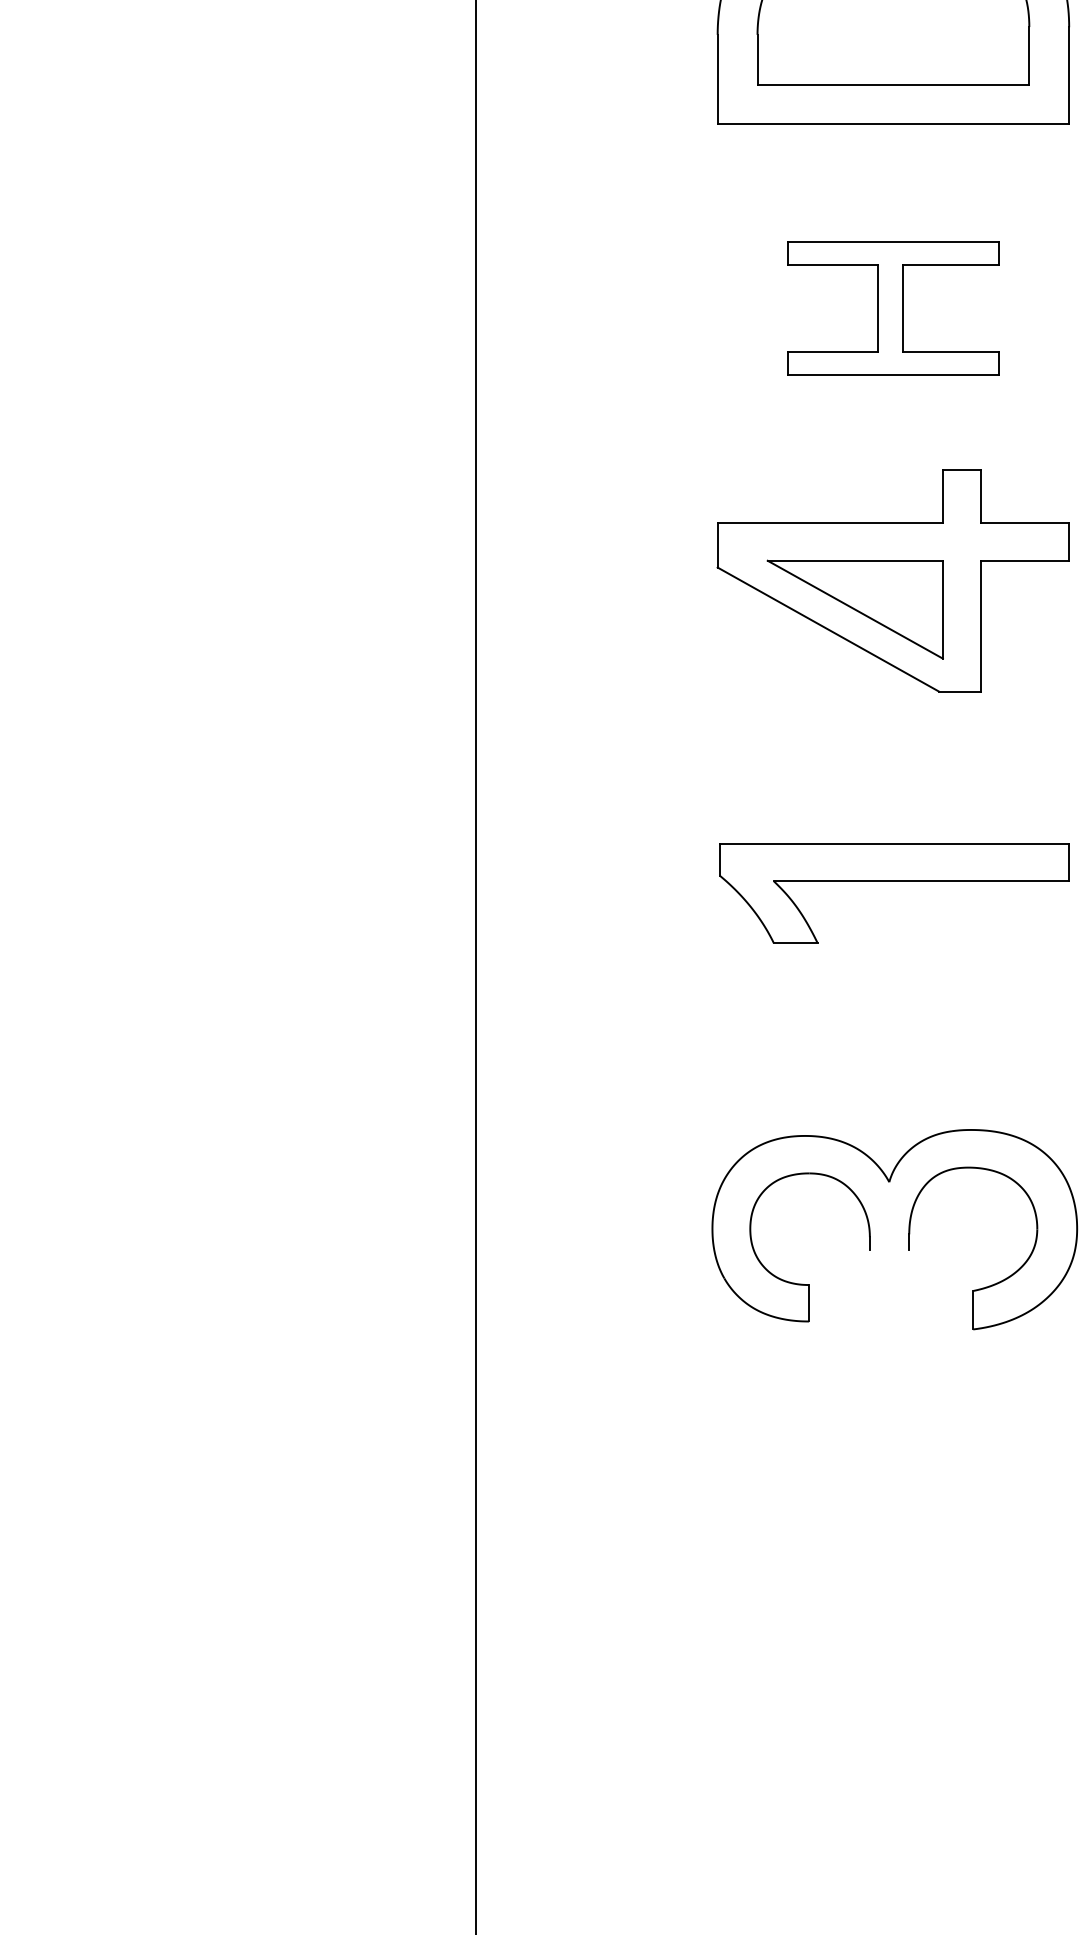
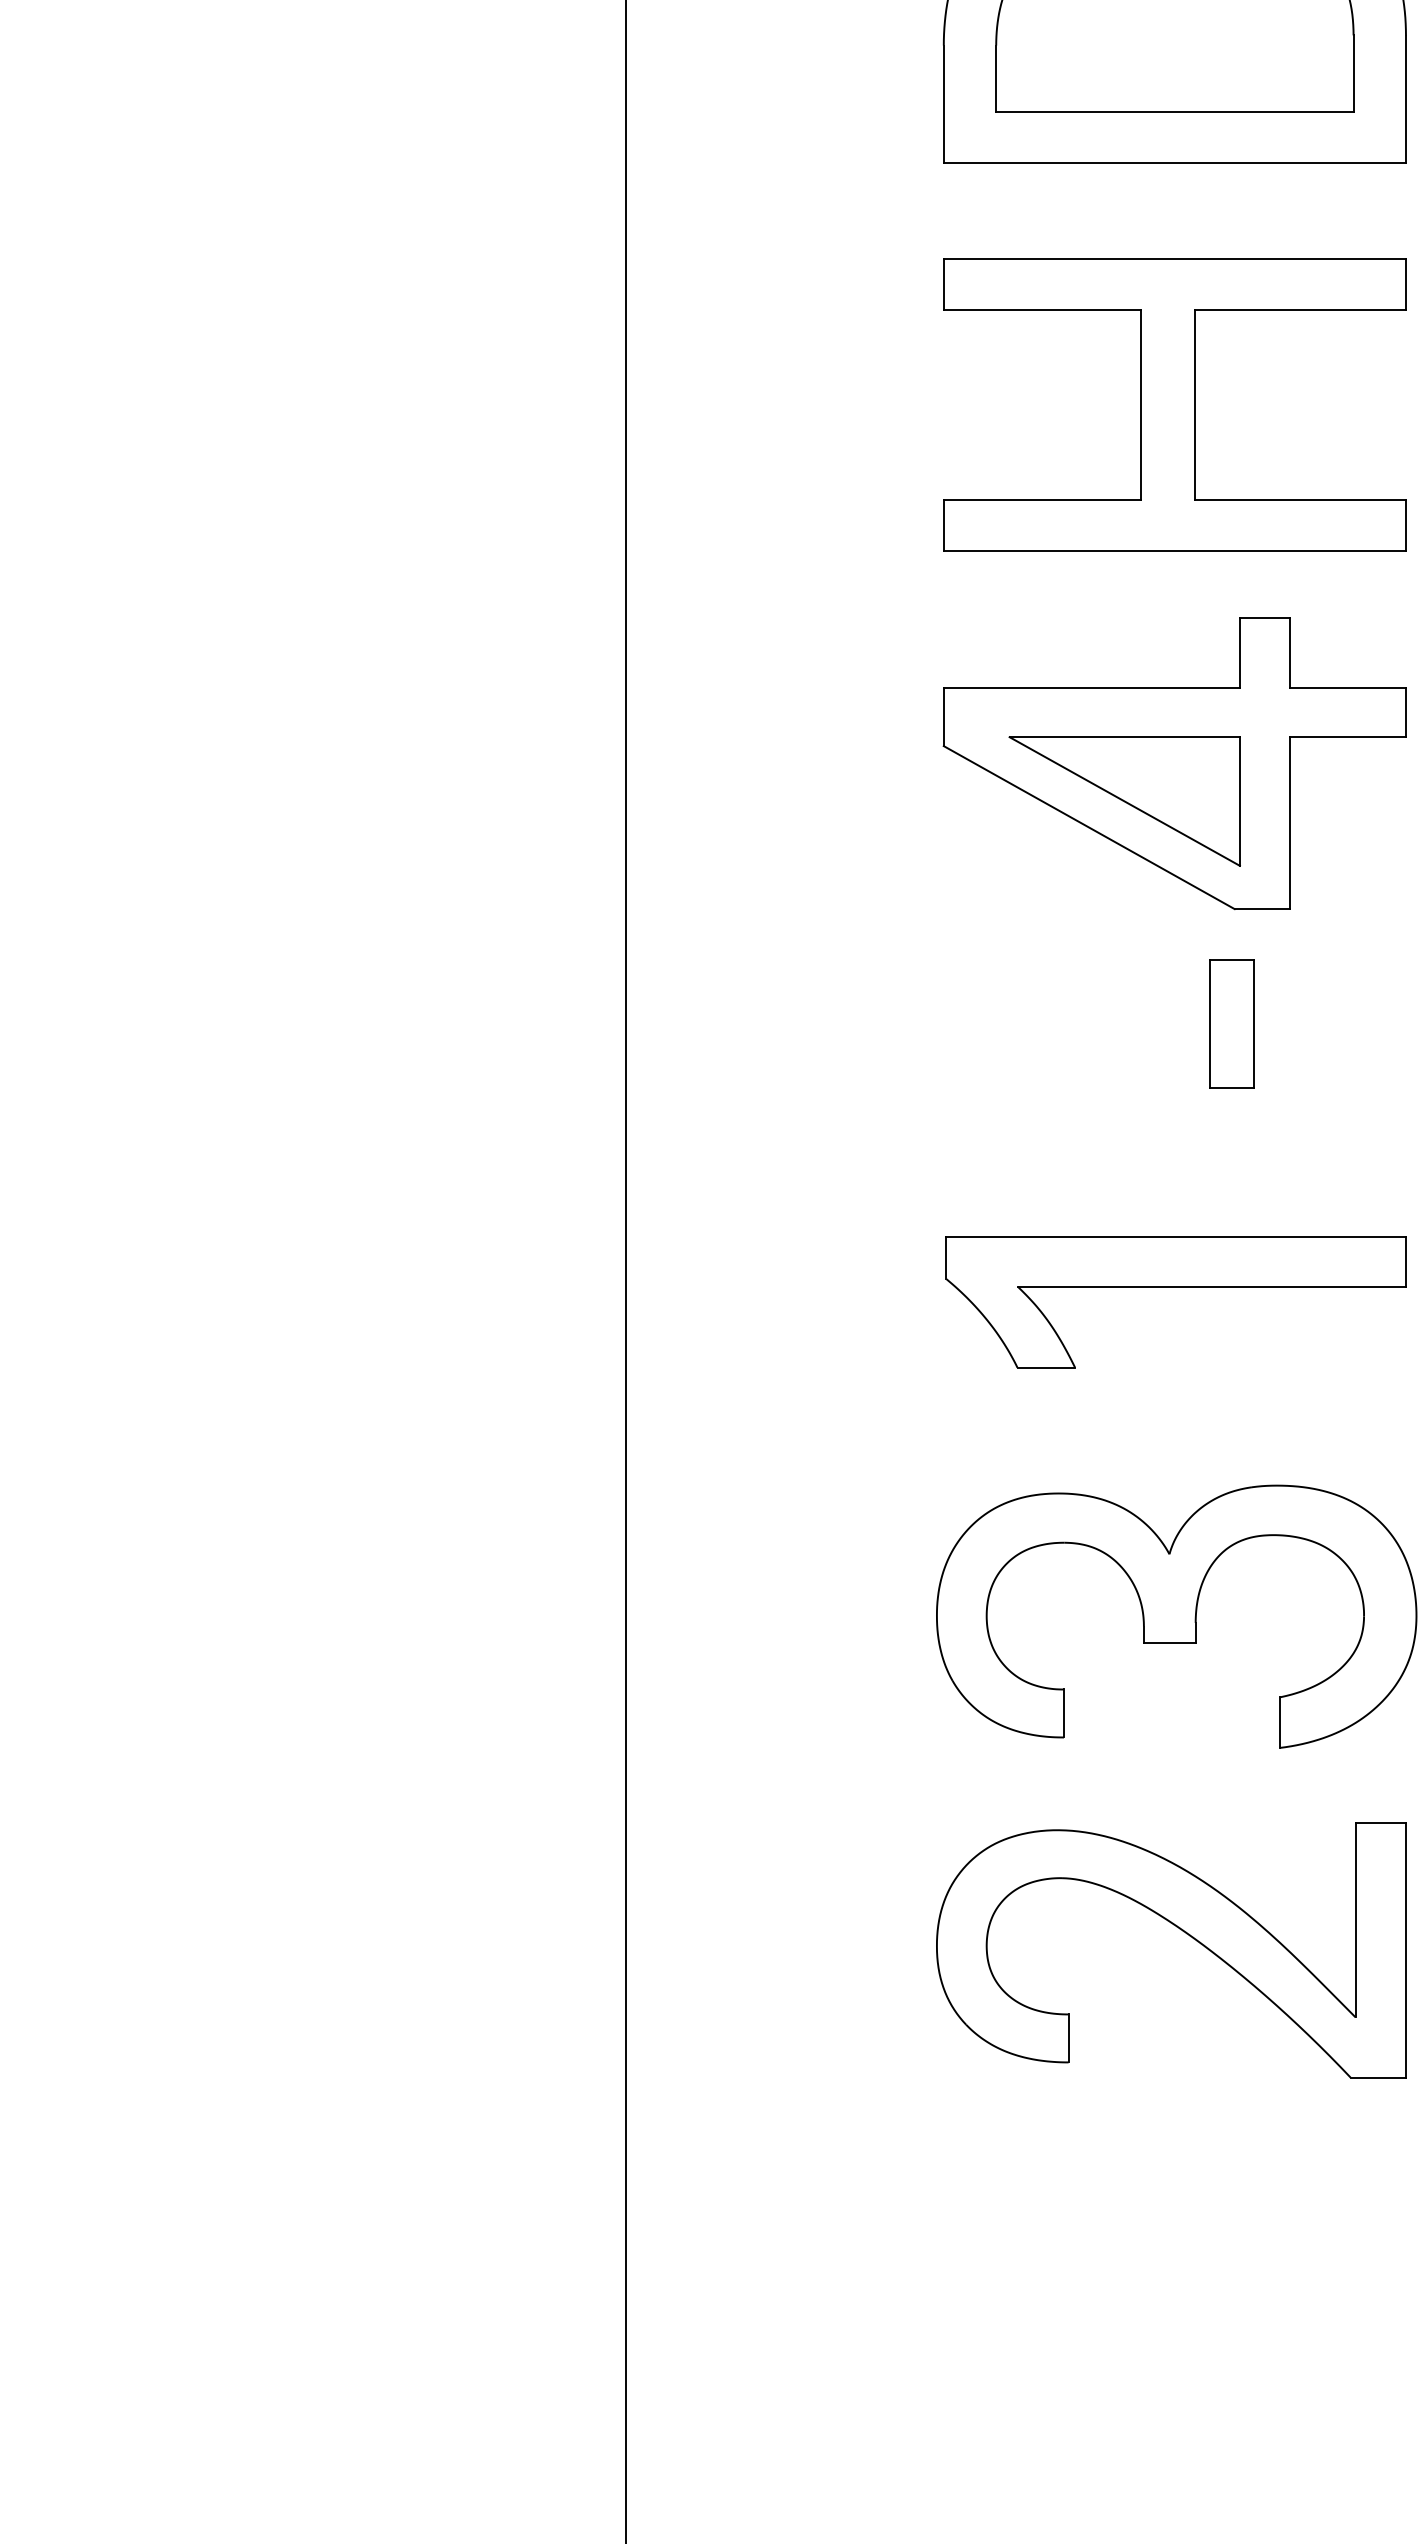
part: (893, 307) -> (1174, 404), size x1.67
part: (936, 778) -> (1231, 1023), added
part: (893, 881) -> (1175, 1287), moved
line: (889, 1250) -> (1169, 1643), added
part: (902, 1471) -> (1186, 1934), added

